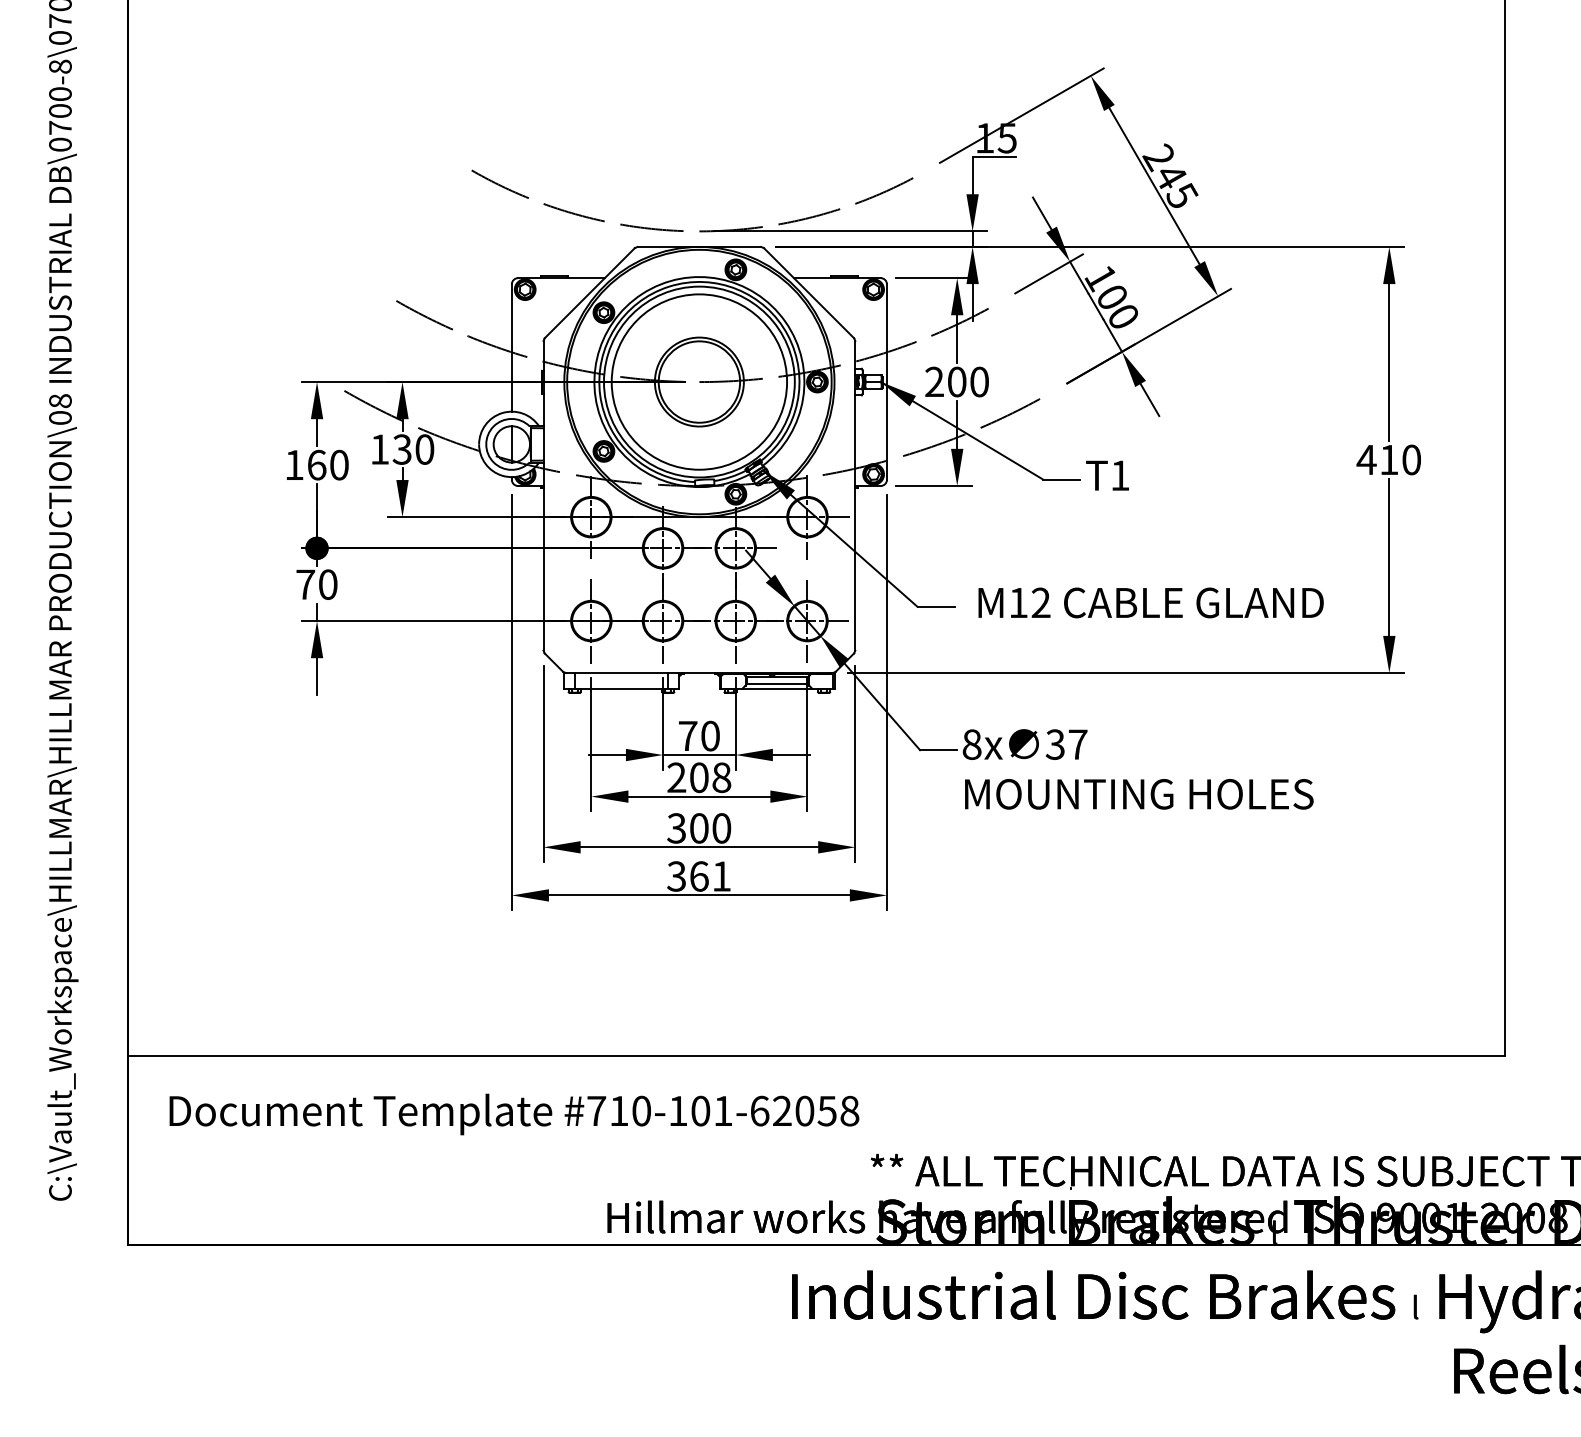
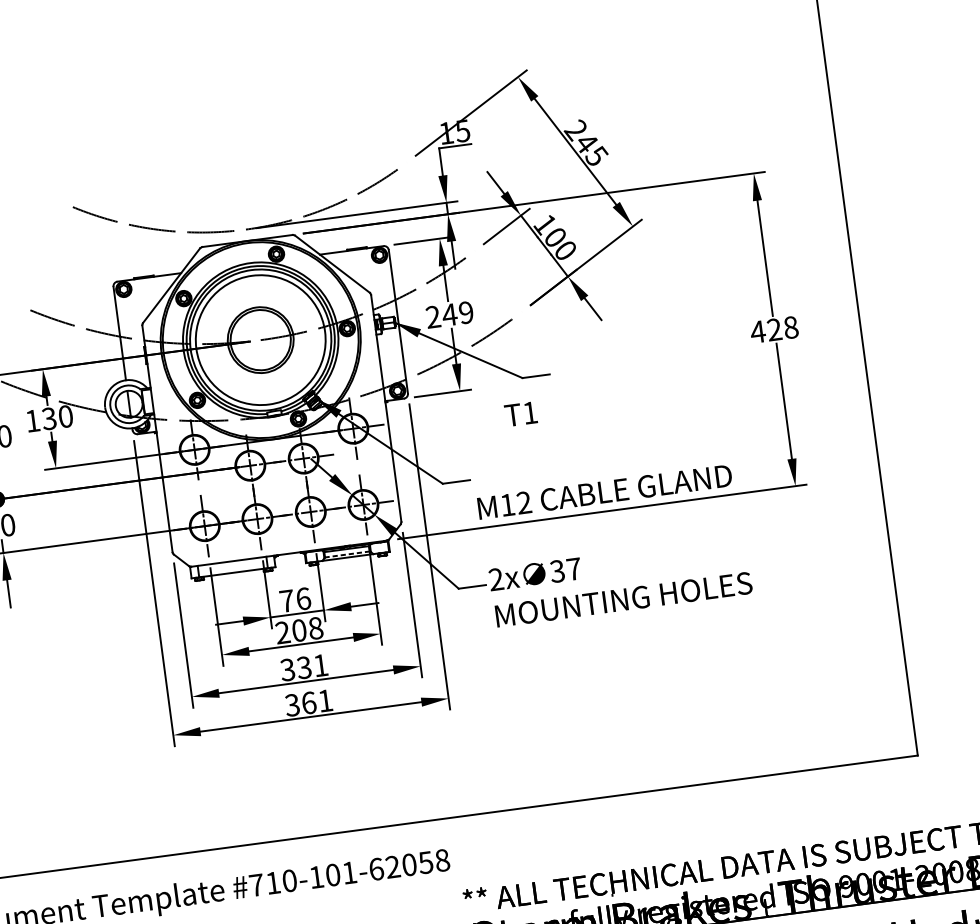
text: (967, 381) -> (457, 313), 200 -> 249
text: (1400, 459) -> (782, 328), 410 -> 428
text: (1107, 475) -> (520, 414), moved
text: (1150, 602) -> (604, 491), moved
line: (777, 684) -> (347, 554), solid -> dashed
text: (710, 735) -> (303, 598), 70 -> 76
text: (971, 744) -> (495, 579), 8x -> 2x
text: (710, 828) -> (312, 666), 300 -> 331

